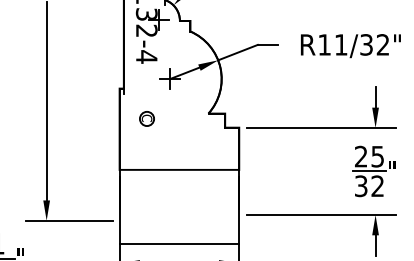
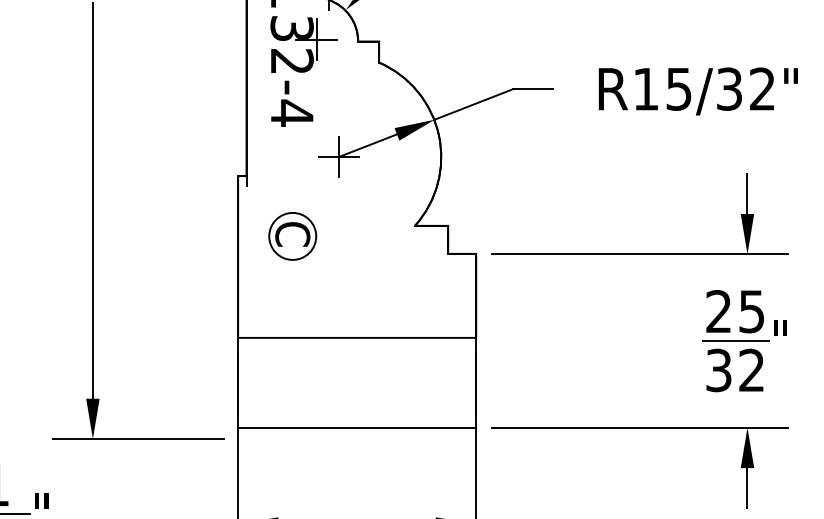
text: (341, 44) -> (679, 88), R11/32" -> R15/32"
part: (146, 118) -> (291, 235), size x1.67
line: (179, 244) -> (357, 428), moved

